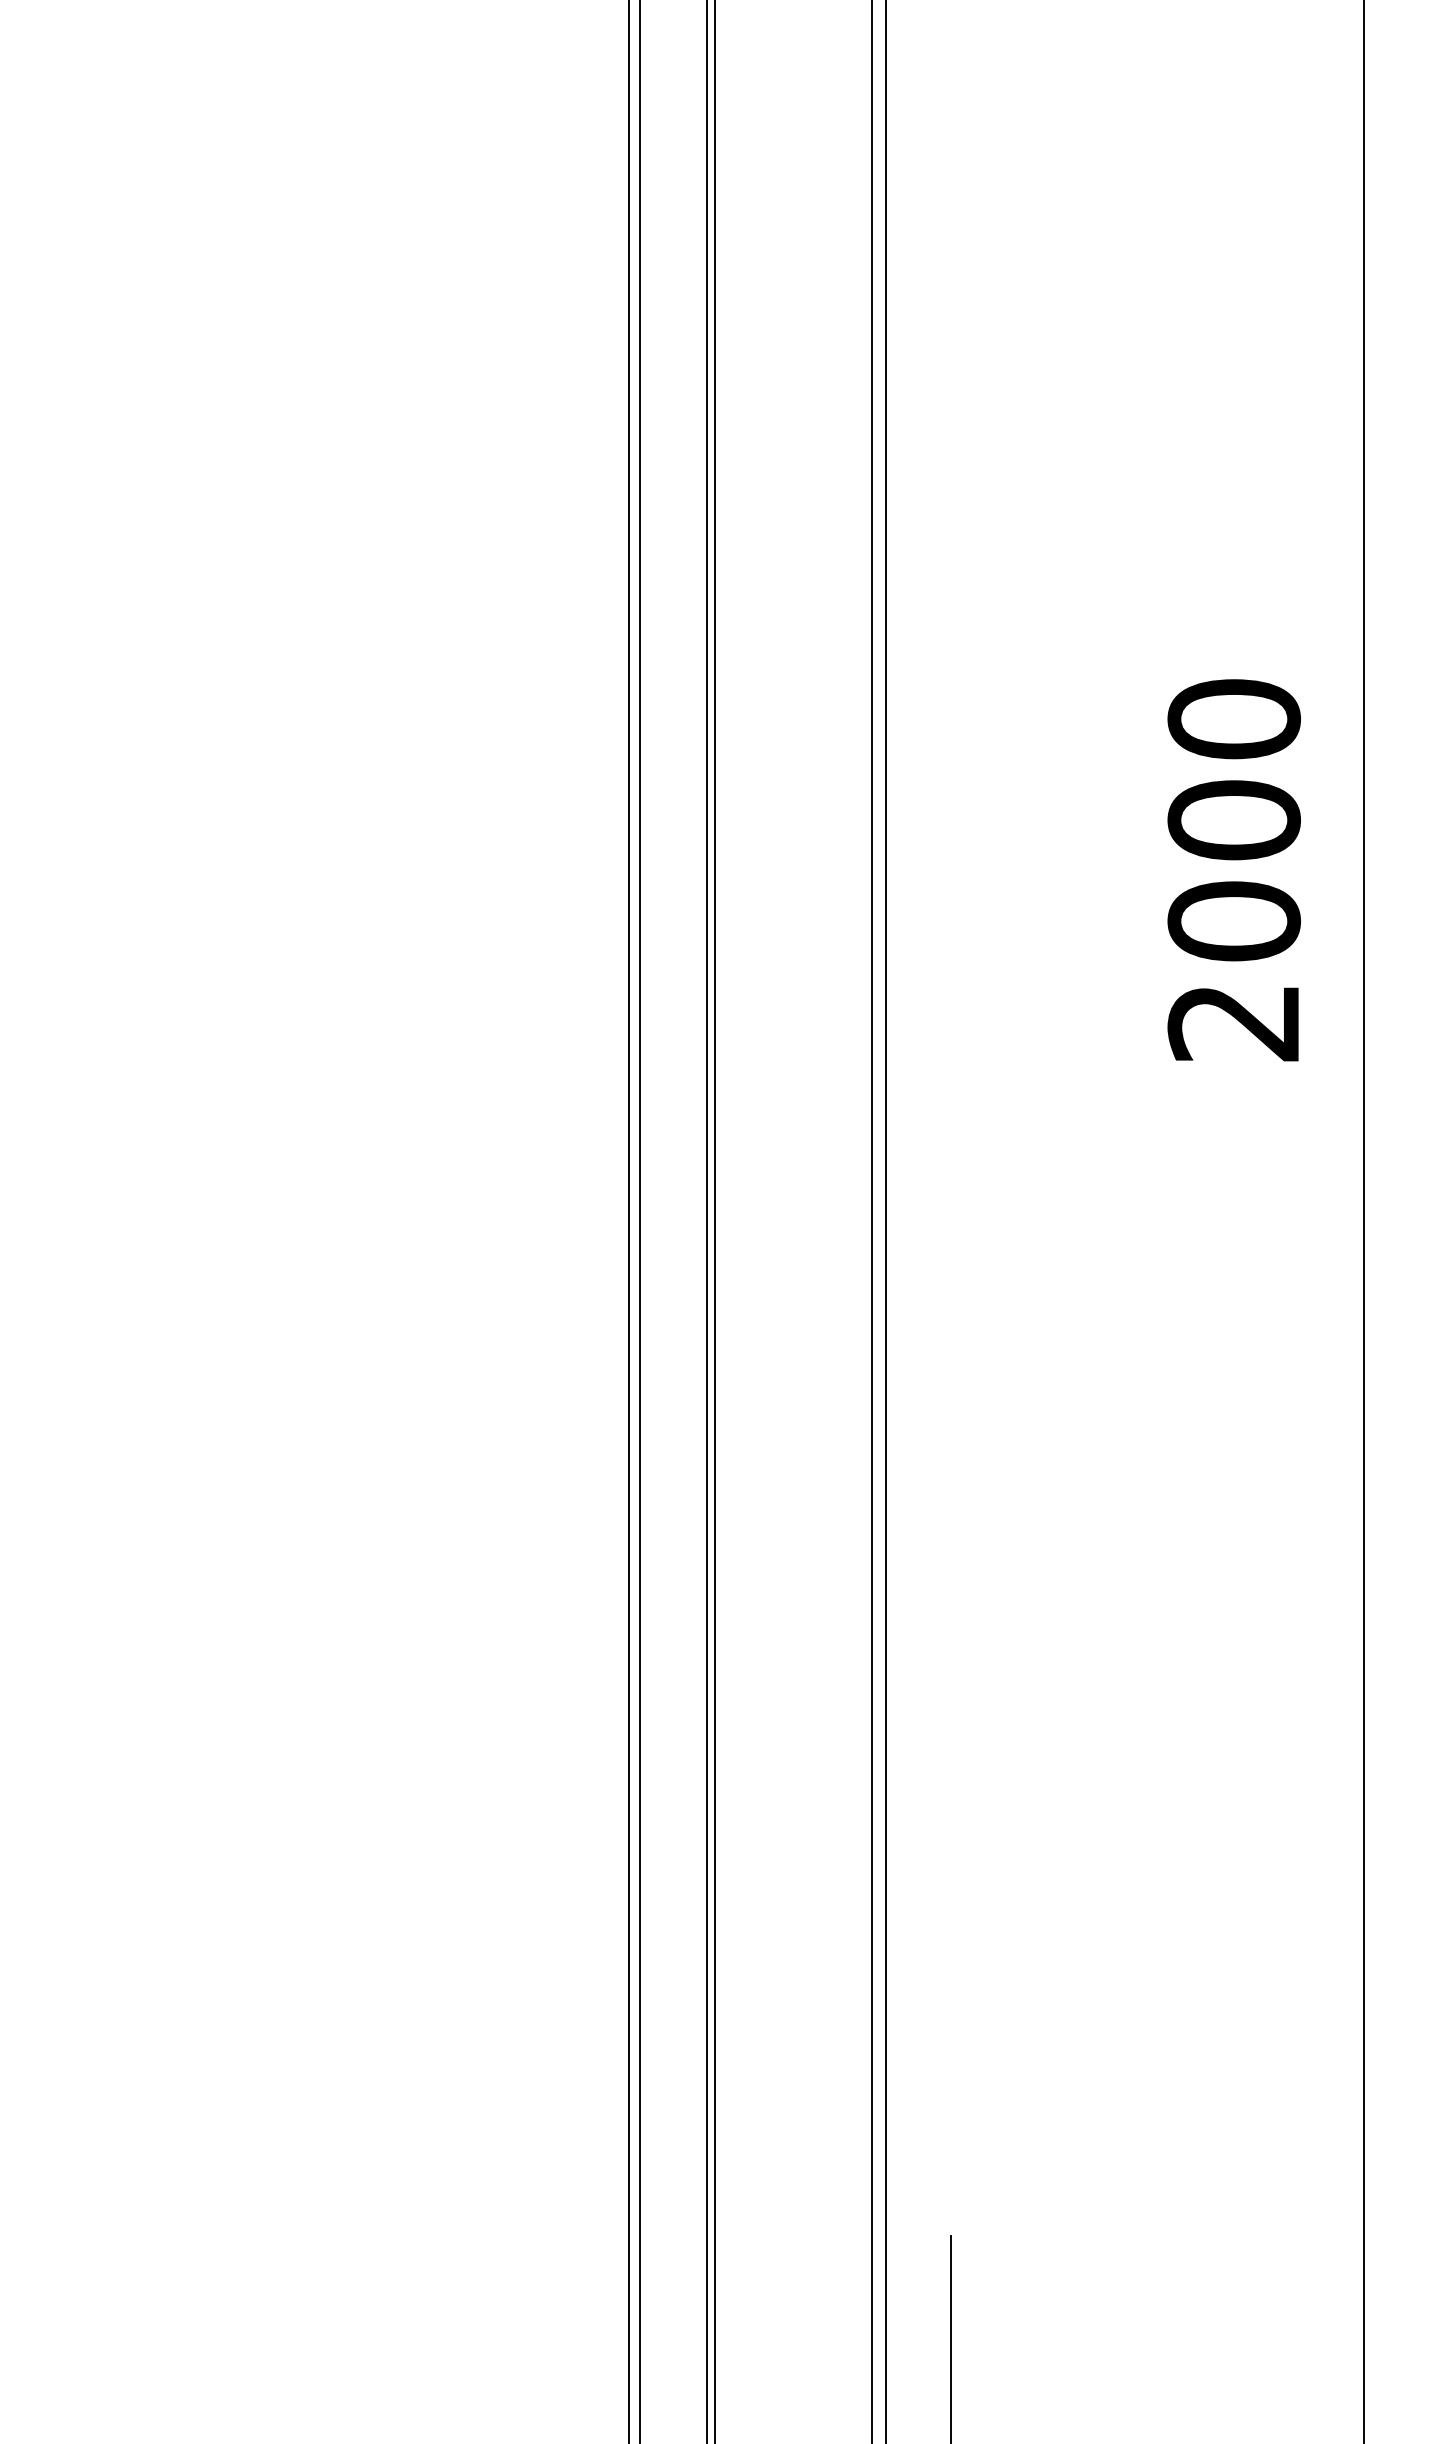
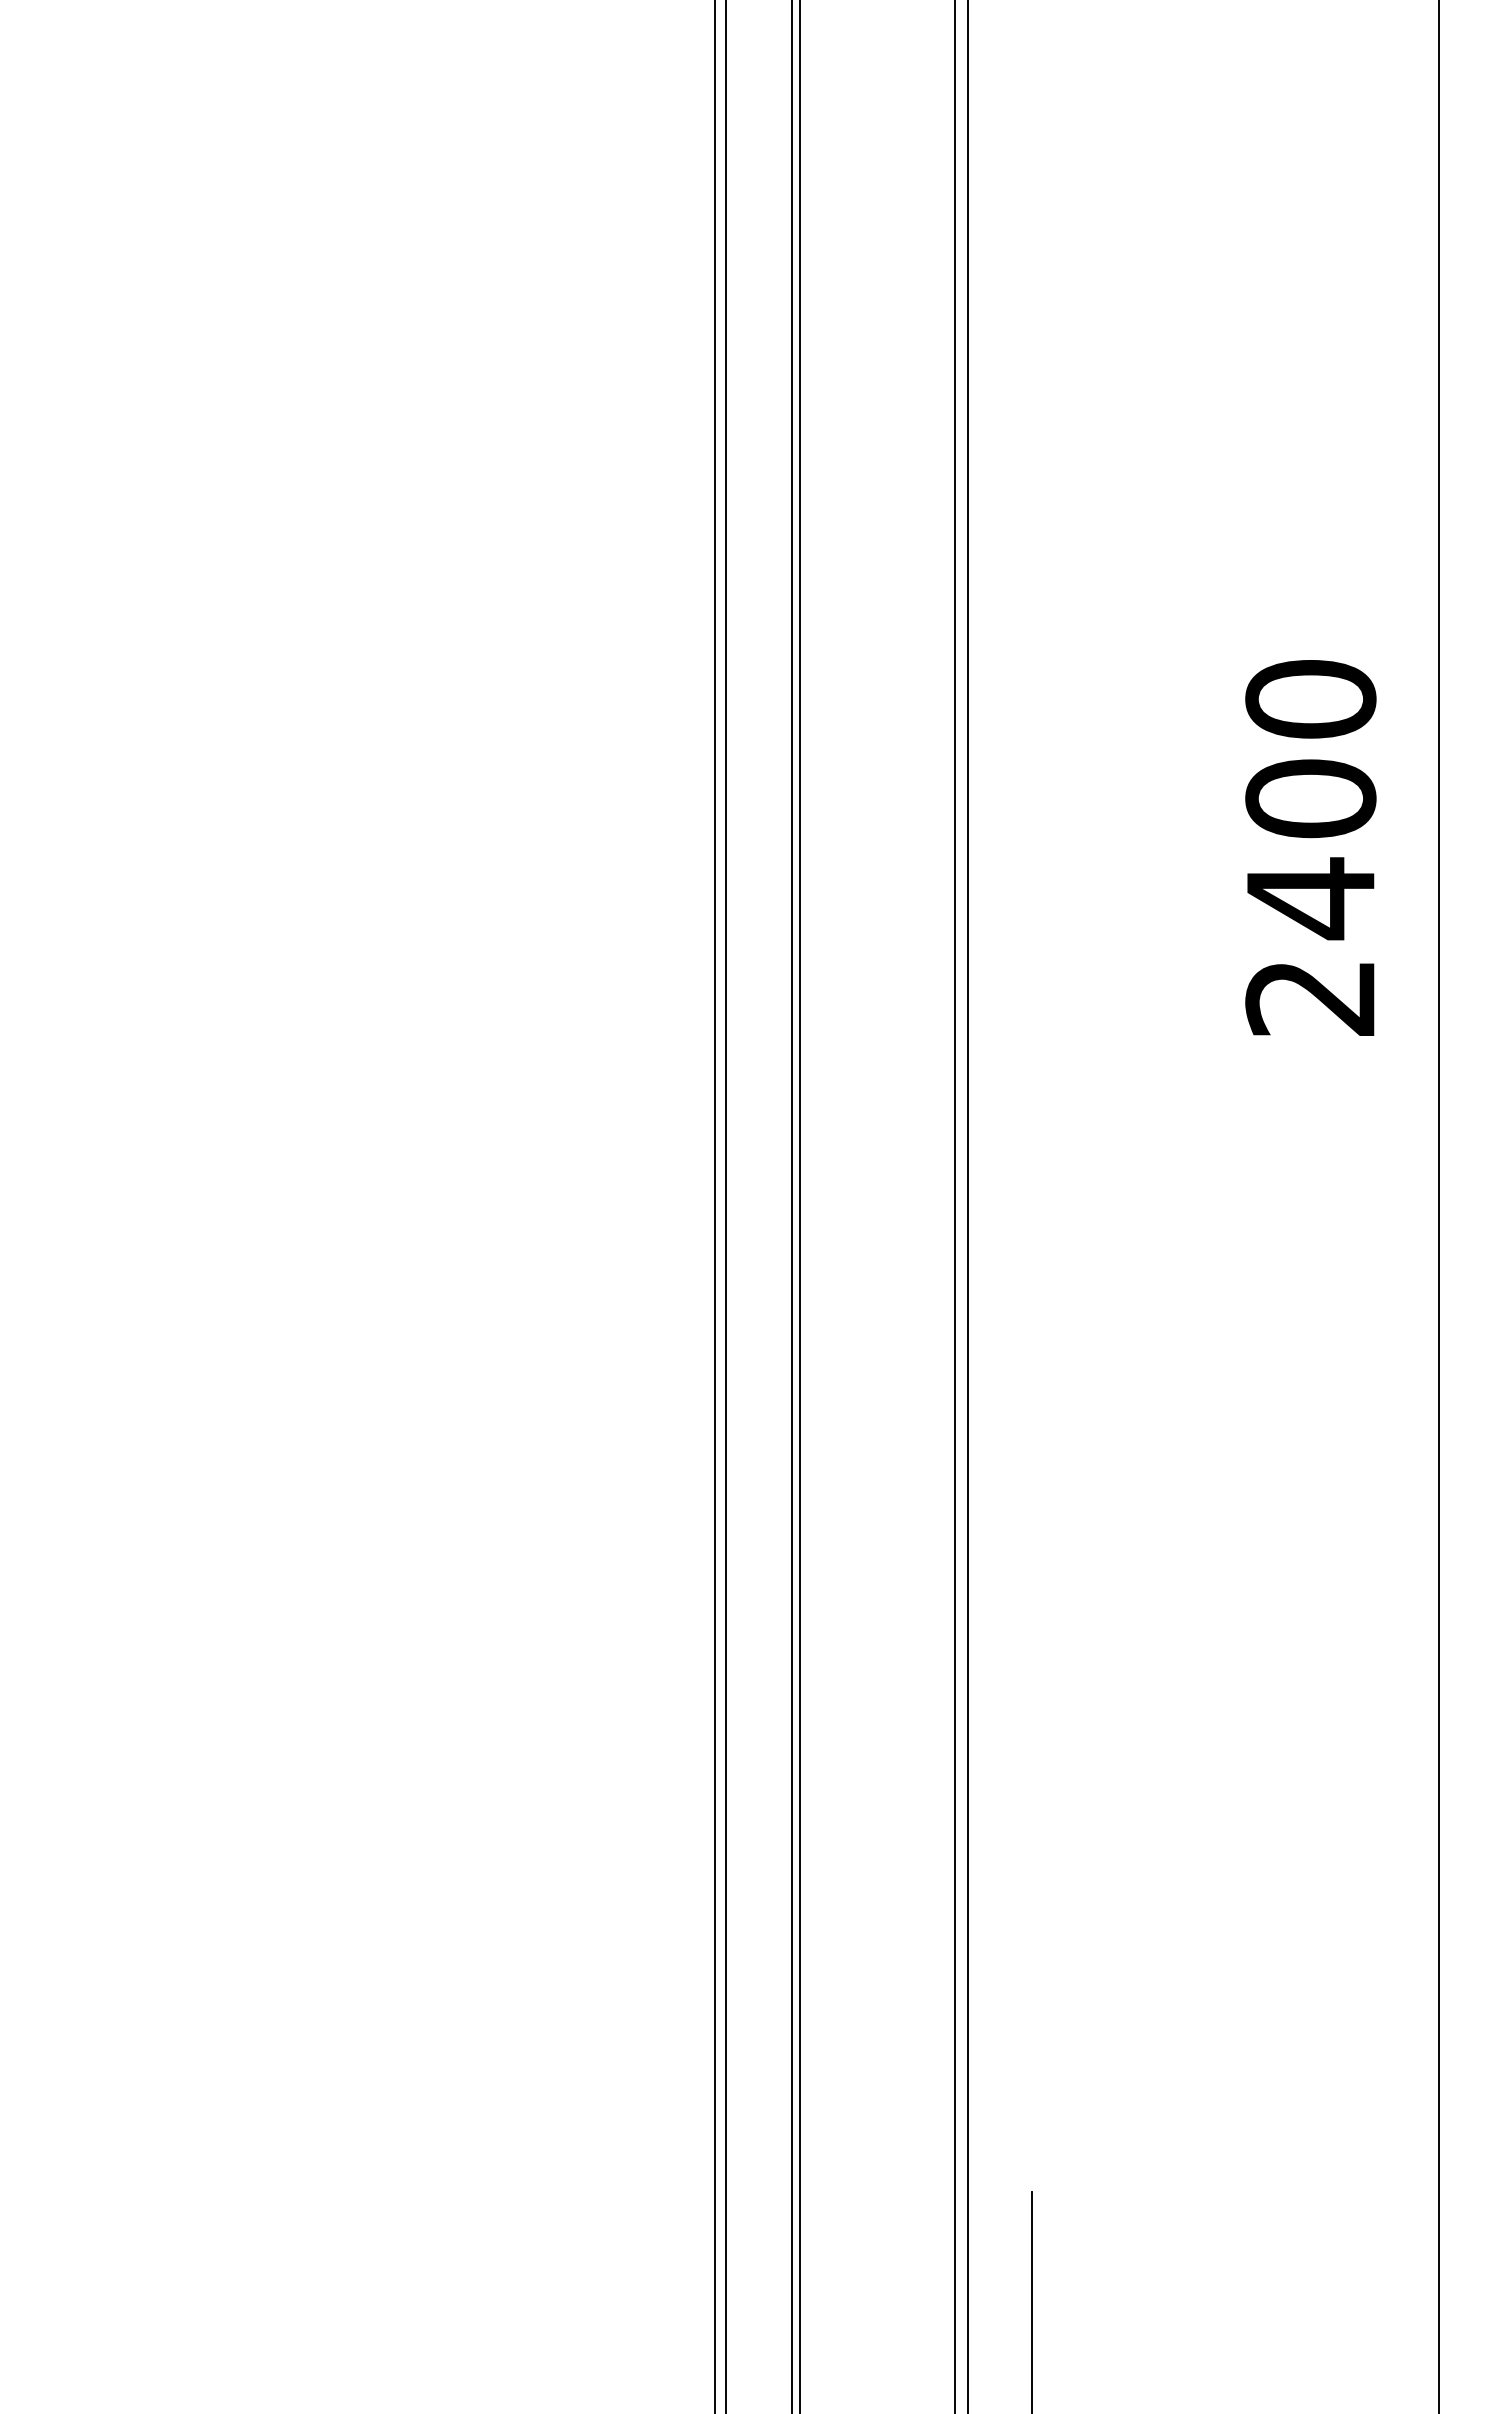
text: (1233, 921) -> (1310, 898), 2000 -> 2400

